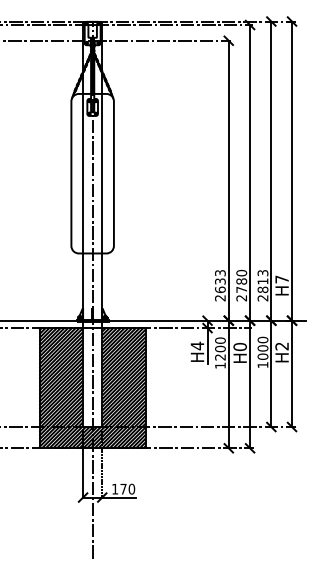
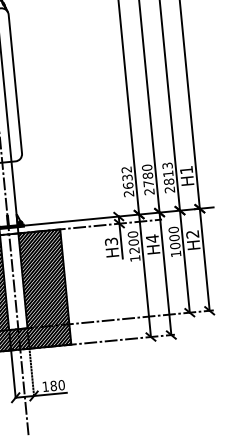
text: (220, 273) -> (126, 170), 2633 -> 2632
text: (281, 279) -> (185, 170), H7 -> H1
text: (197, 345) -> (111, 241), H4 -> H3
text: (239, 346) -> (151, 238), H0 -> H4
text: (123, 488) -> (53, 385), 170 -> 180

